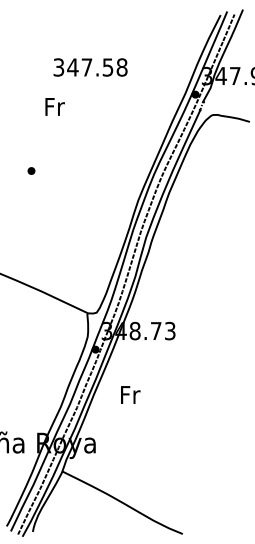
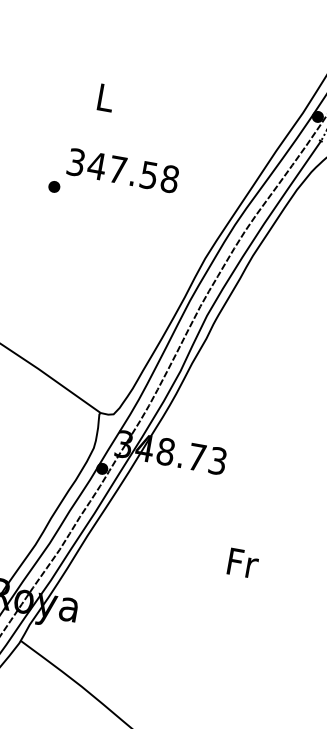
text: (90, 67) -> (123, 170), moved
text: (54, 106) -> (105, 97), Fr -> L
text: (130, 394) -> (243, 562), moved

